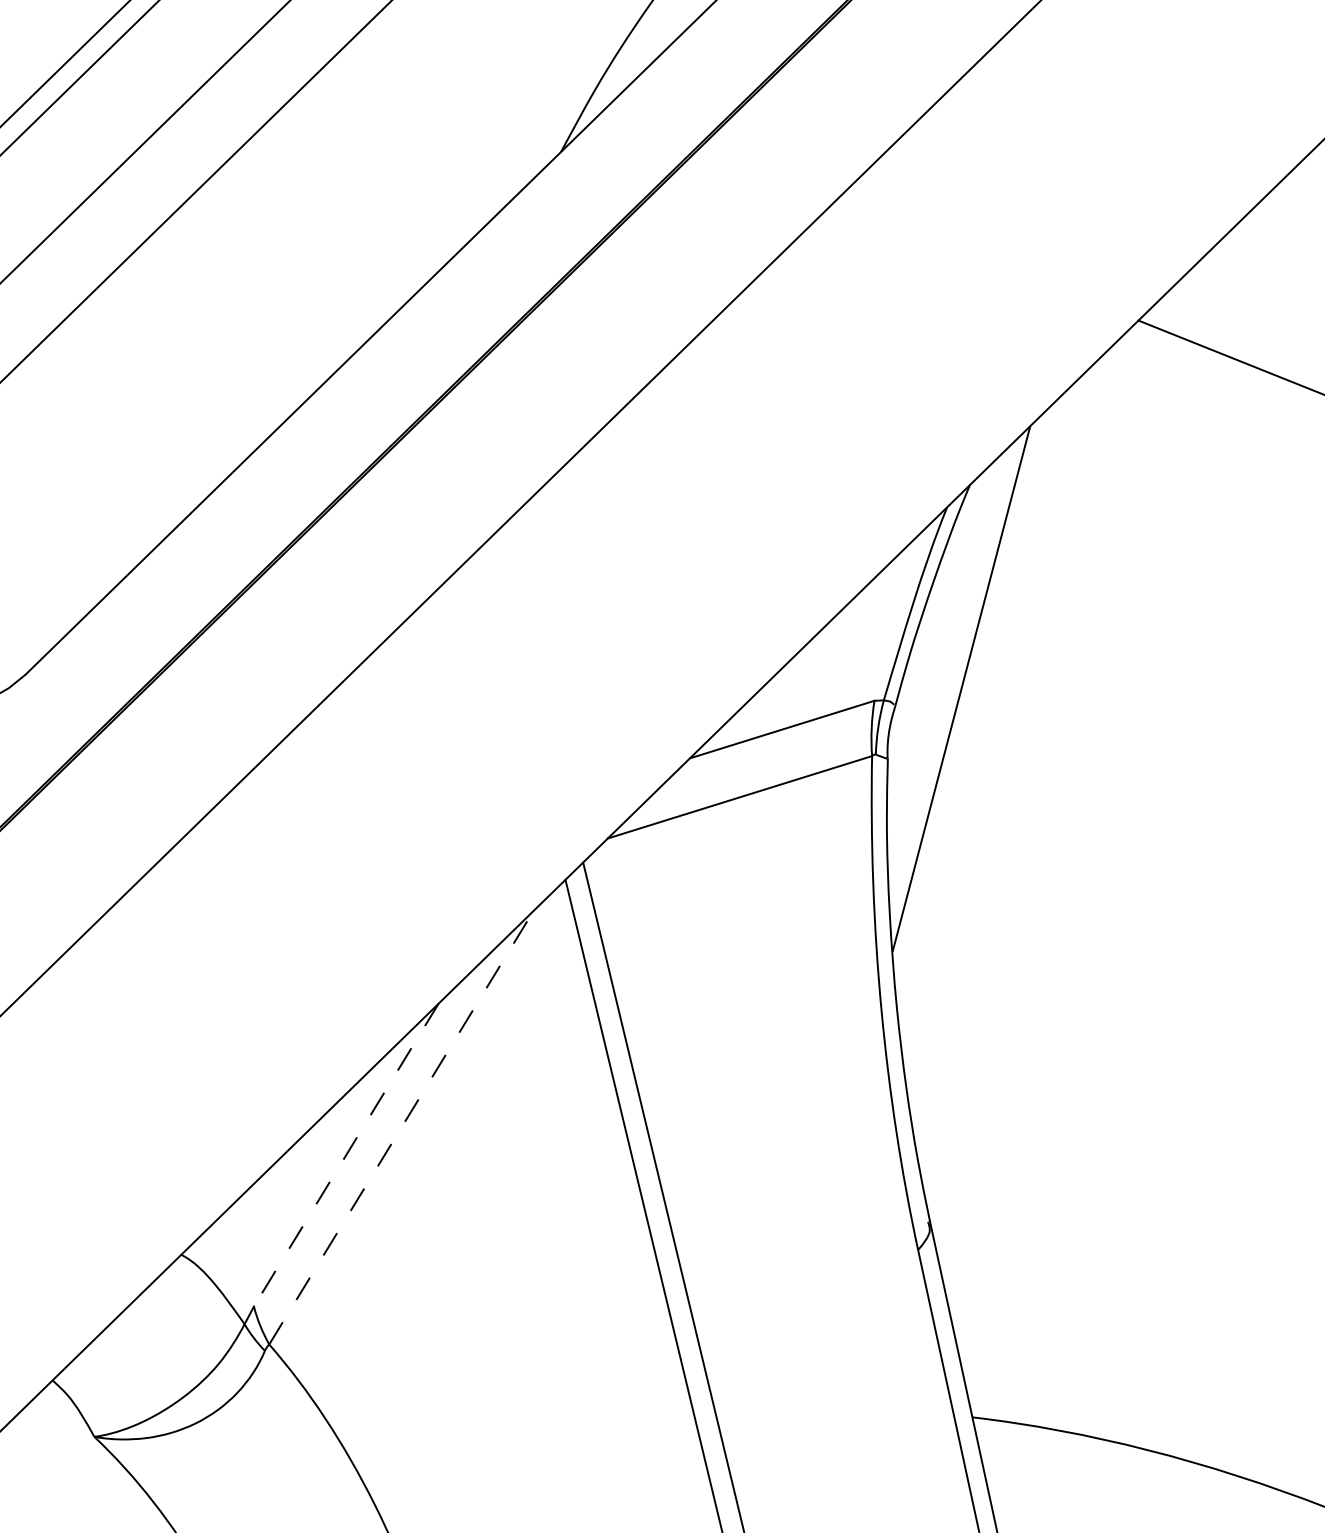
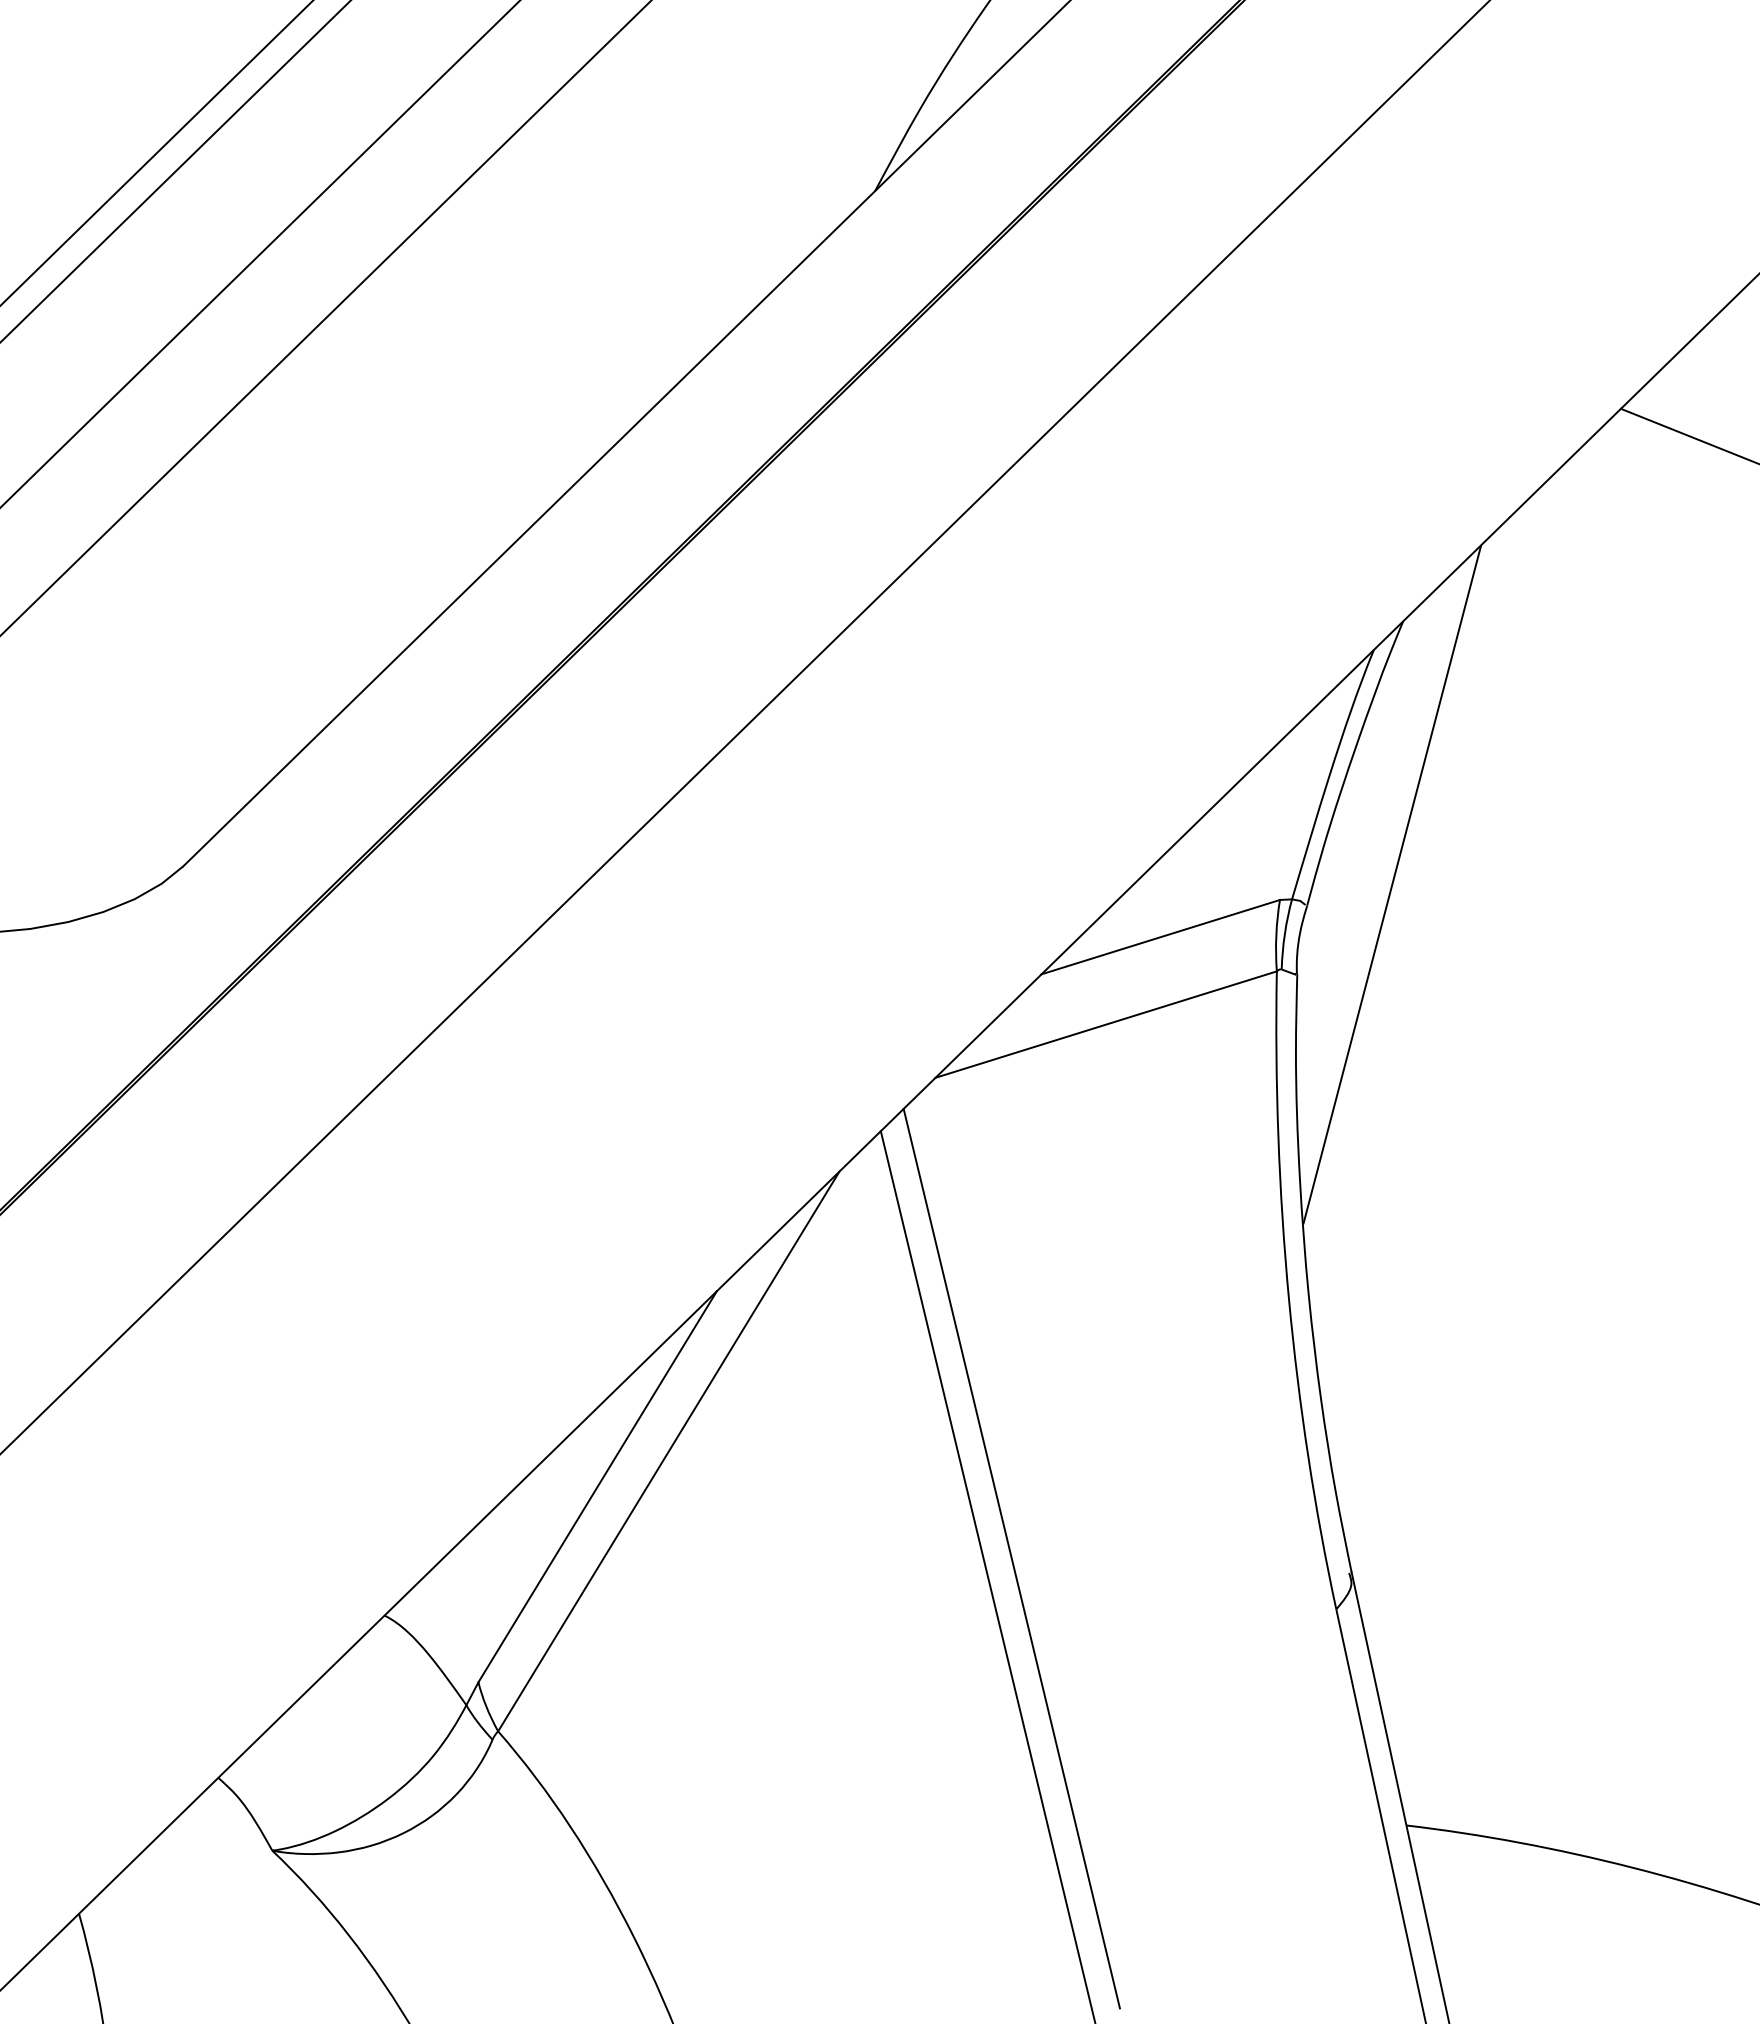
line: (401, 1127) -> (668, 1451), dashed -> solid
line: (346, 1155) -> (597, 1487), dashed -> solid

